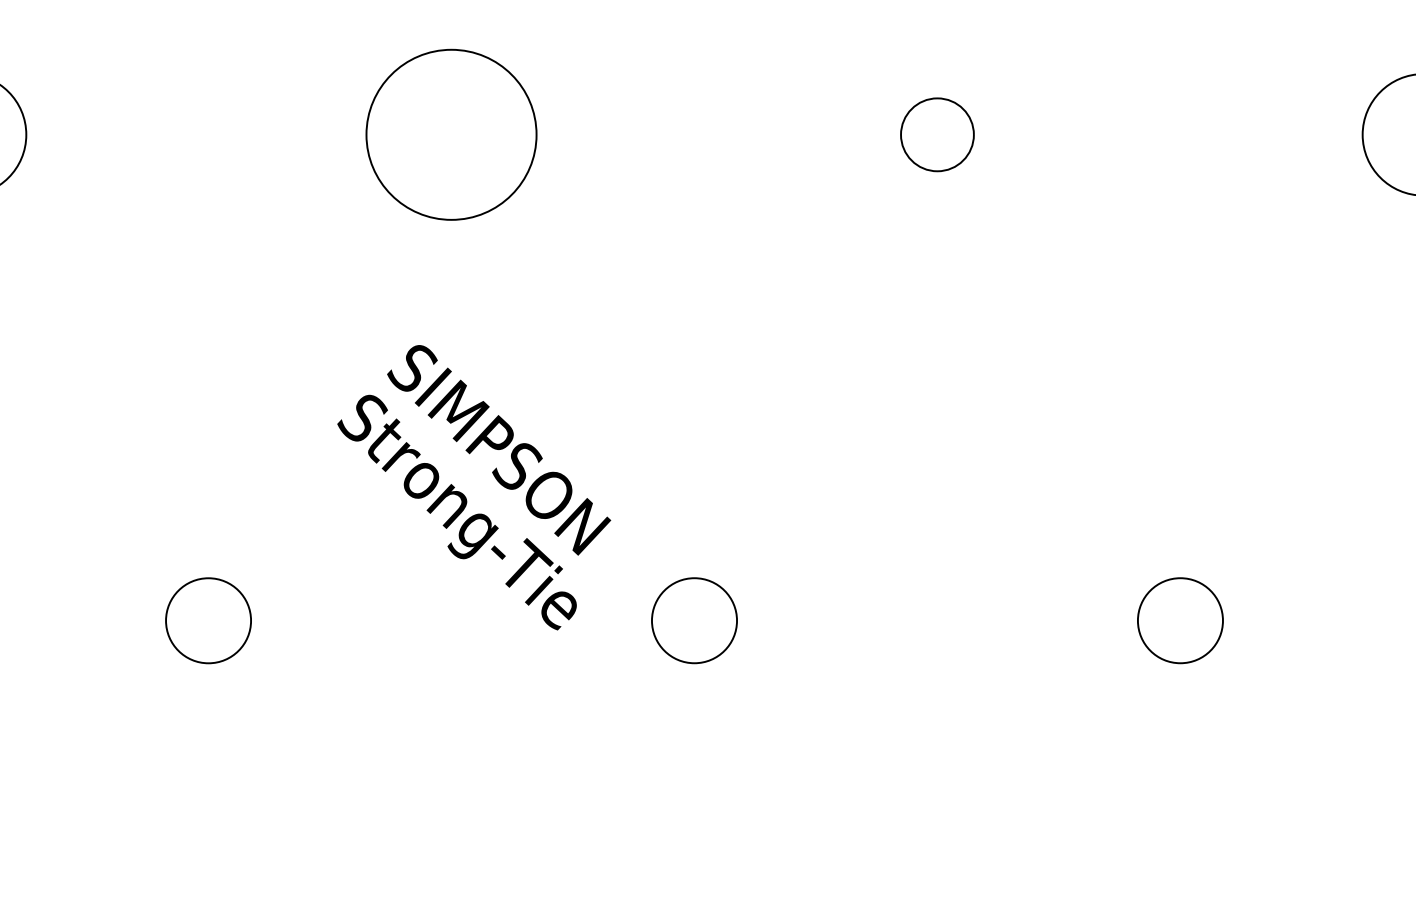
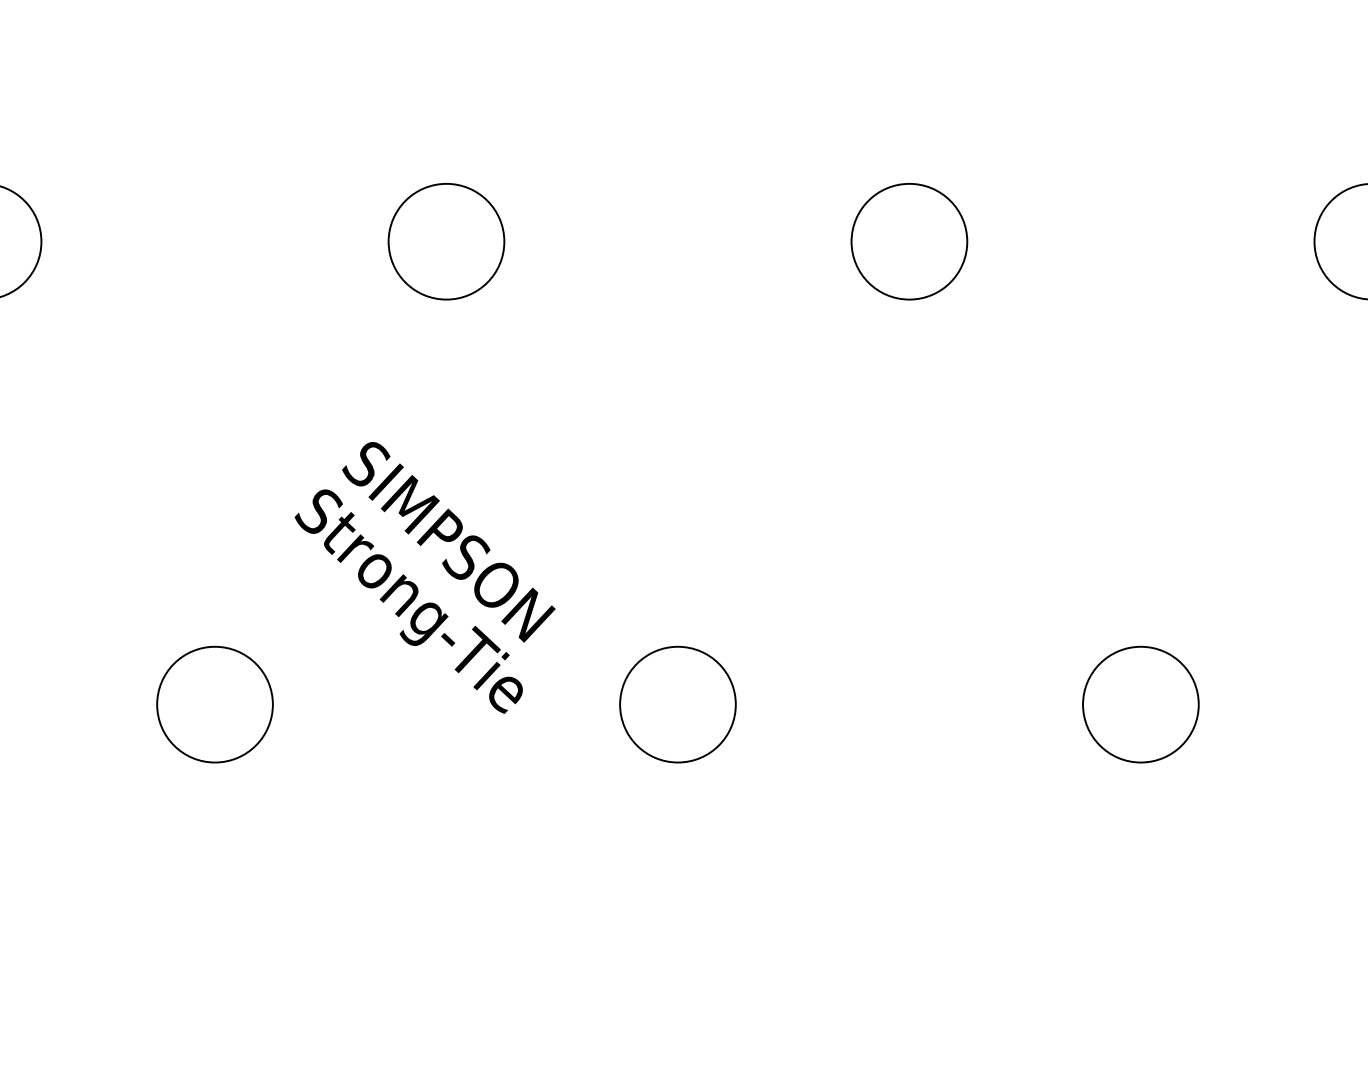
circle: (451, 134) -> (446, 241), size x0.71
circle: (937, 134) -> (909, 241), size x1.67
text: (473, 487) -> (424, 577), moved
circle: (207, 620) -> (214, 704), size x1.43
circle: (694, 620) -> (677, 704), size x1.43
circle: (1180, 620) -> (1140, 704), size x1.43

